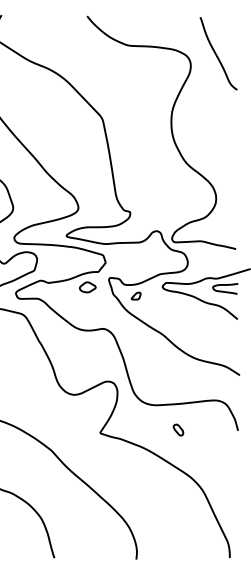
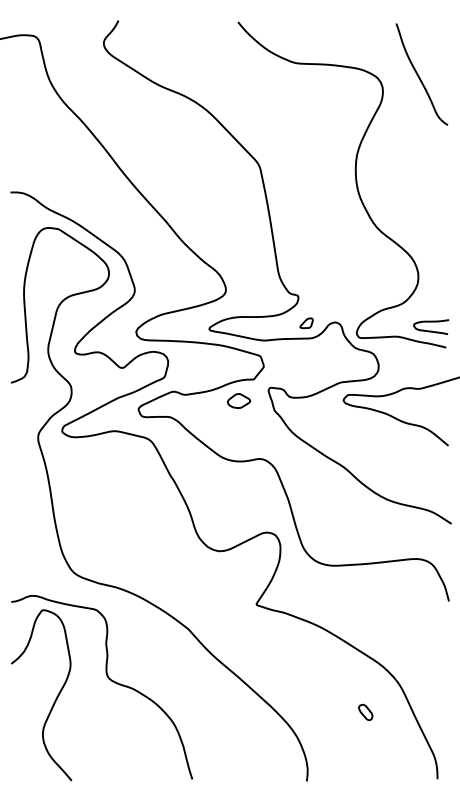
curve: (225, 291) -> (431, 330), moved
part: (136, 296) -> (306, 323), moved
part: (178, 430) -> (365, 712), moved

